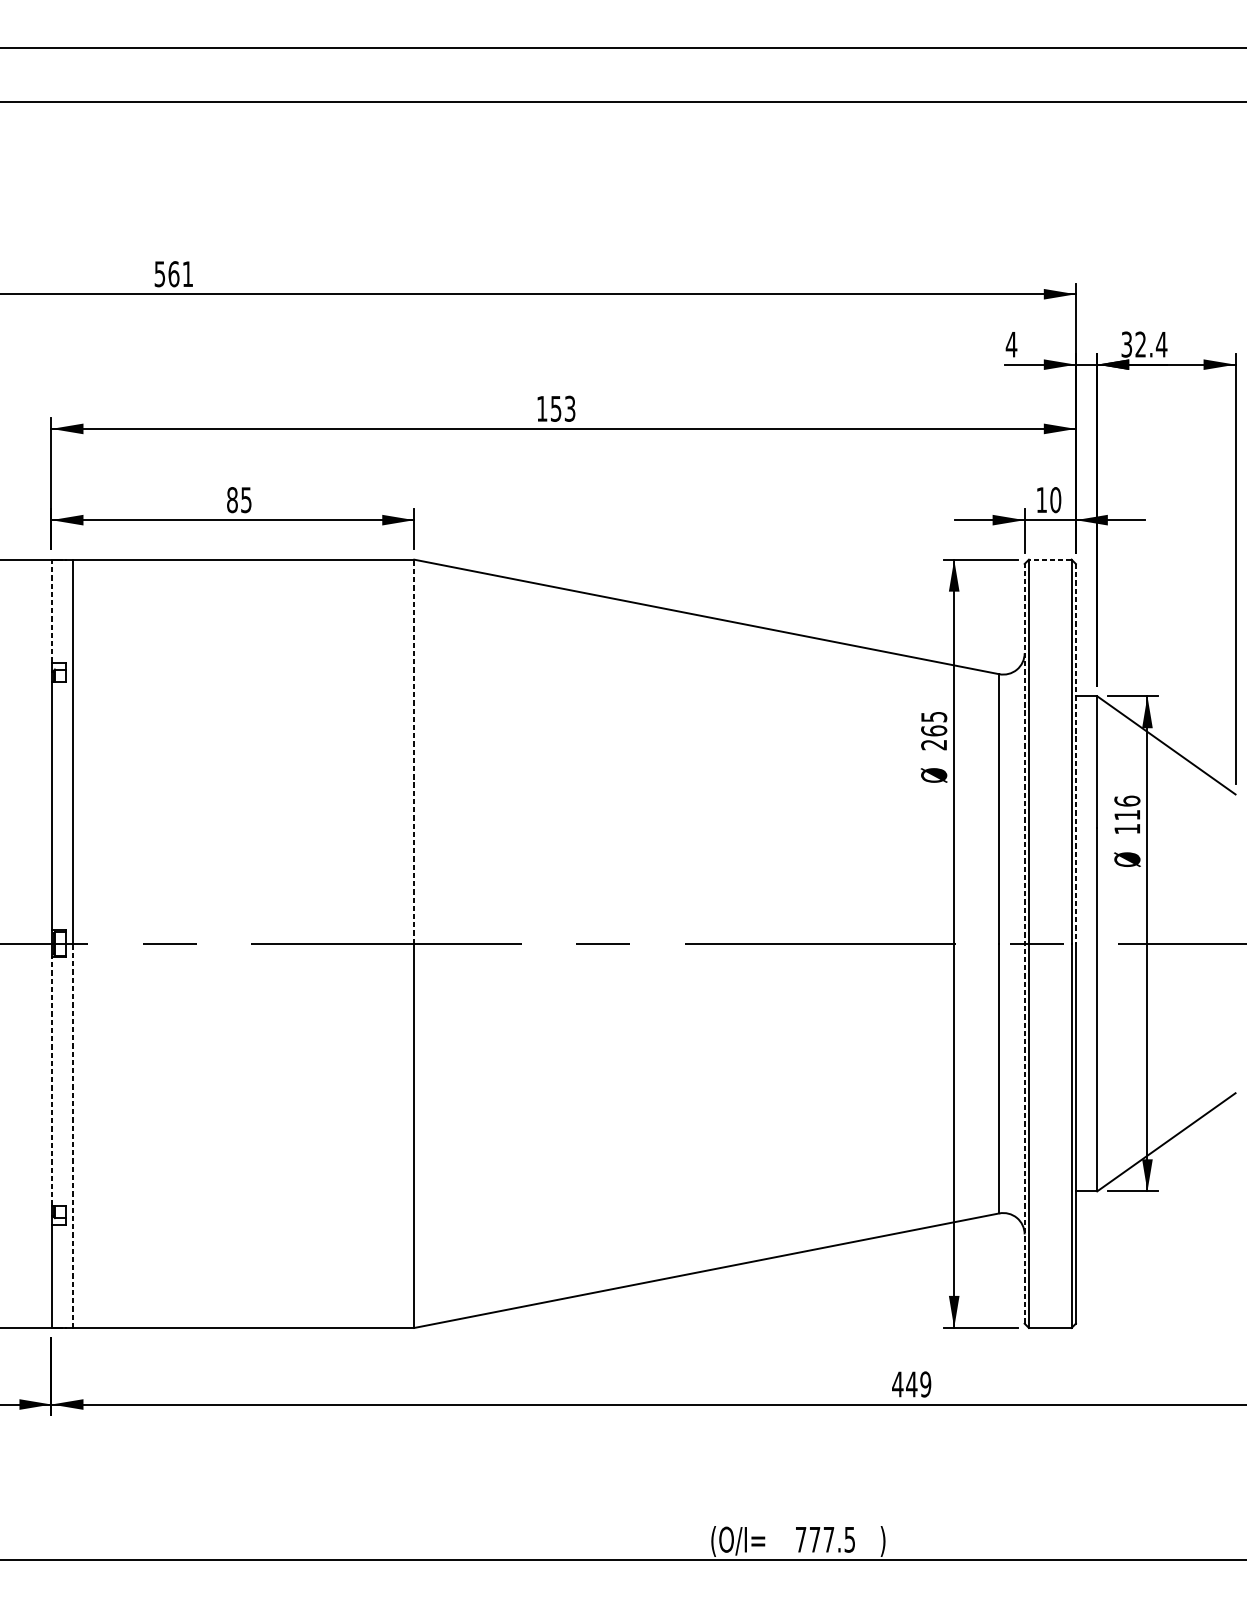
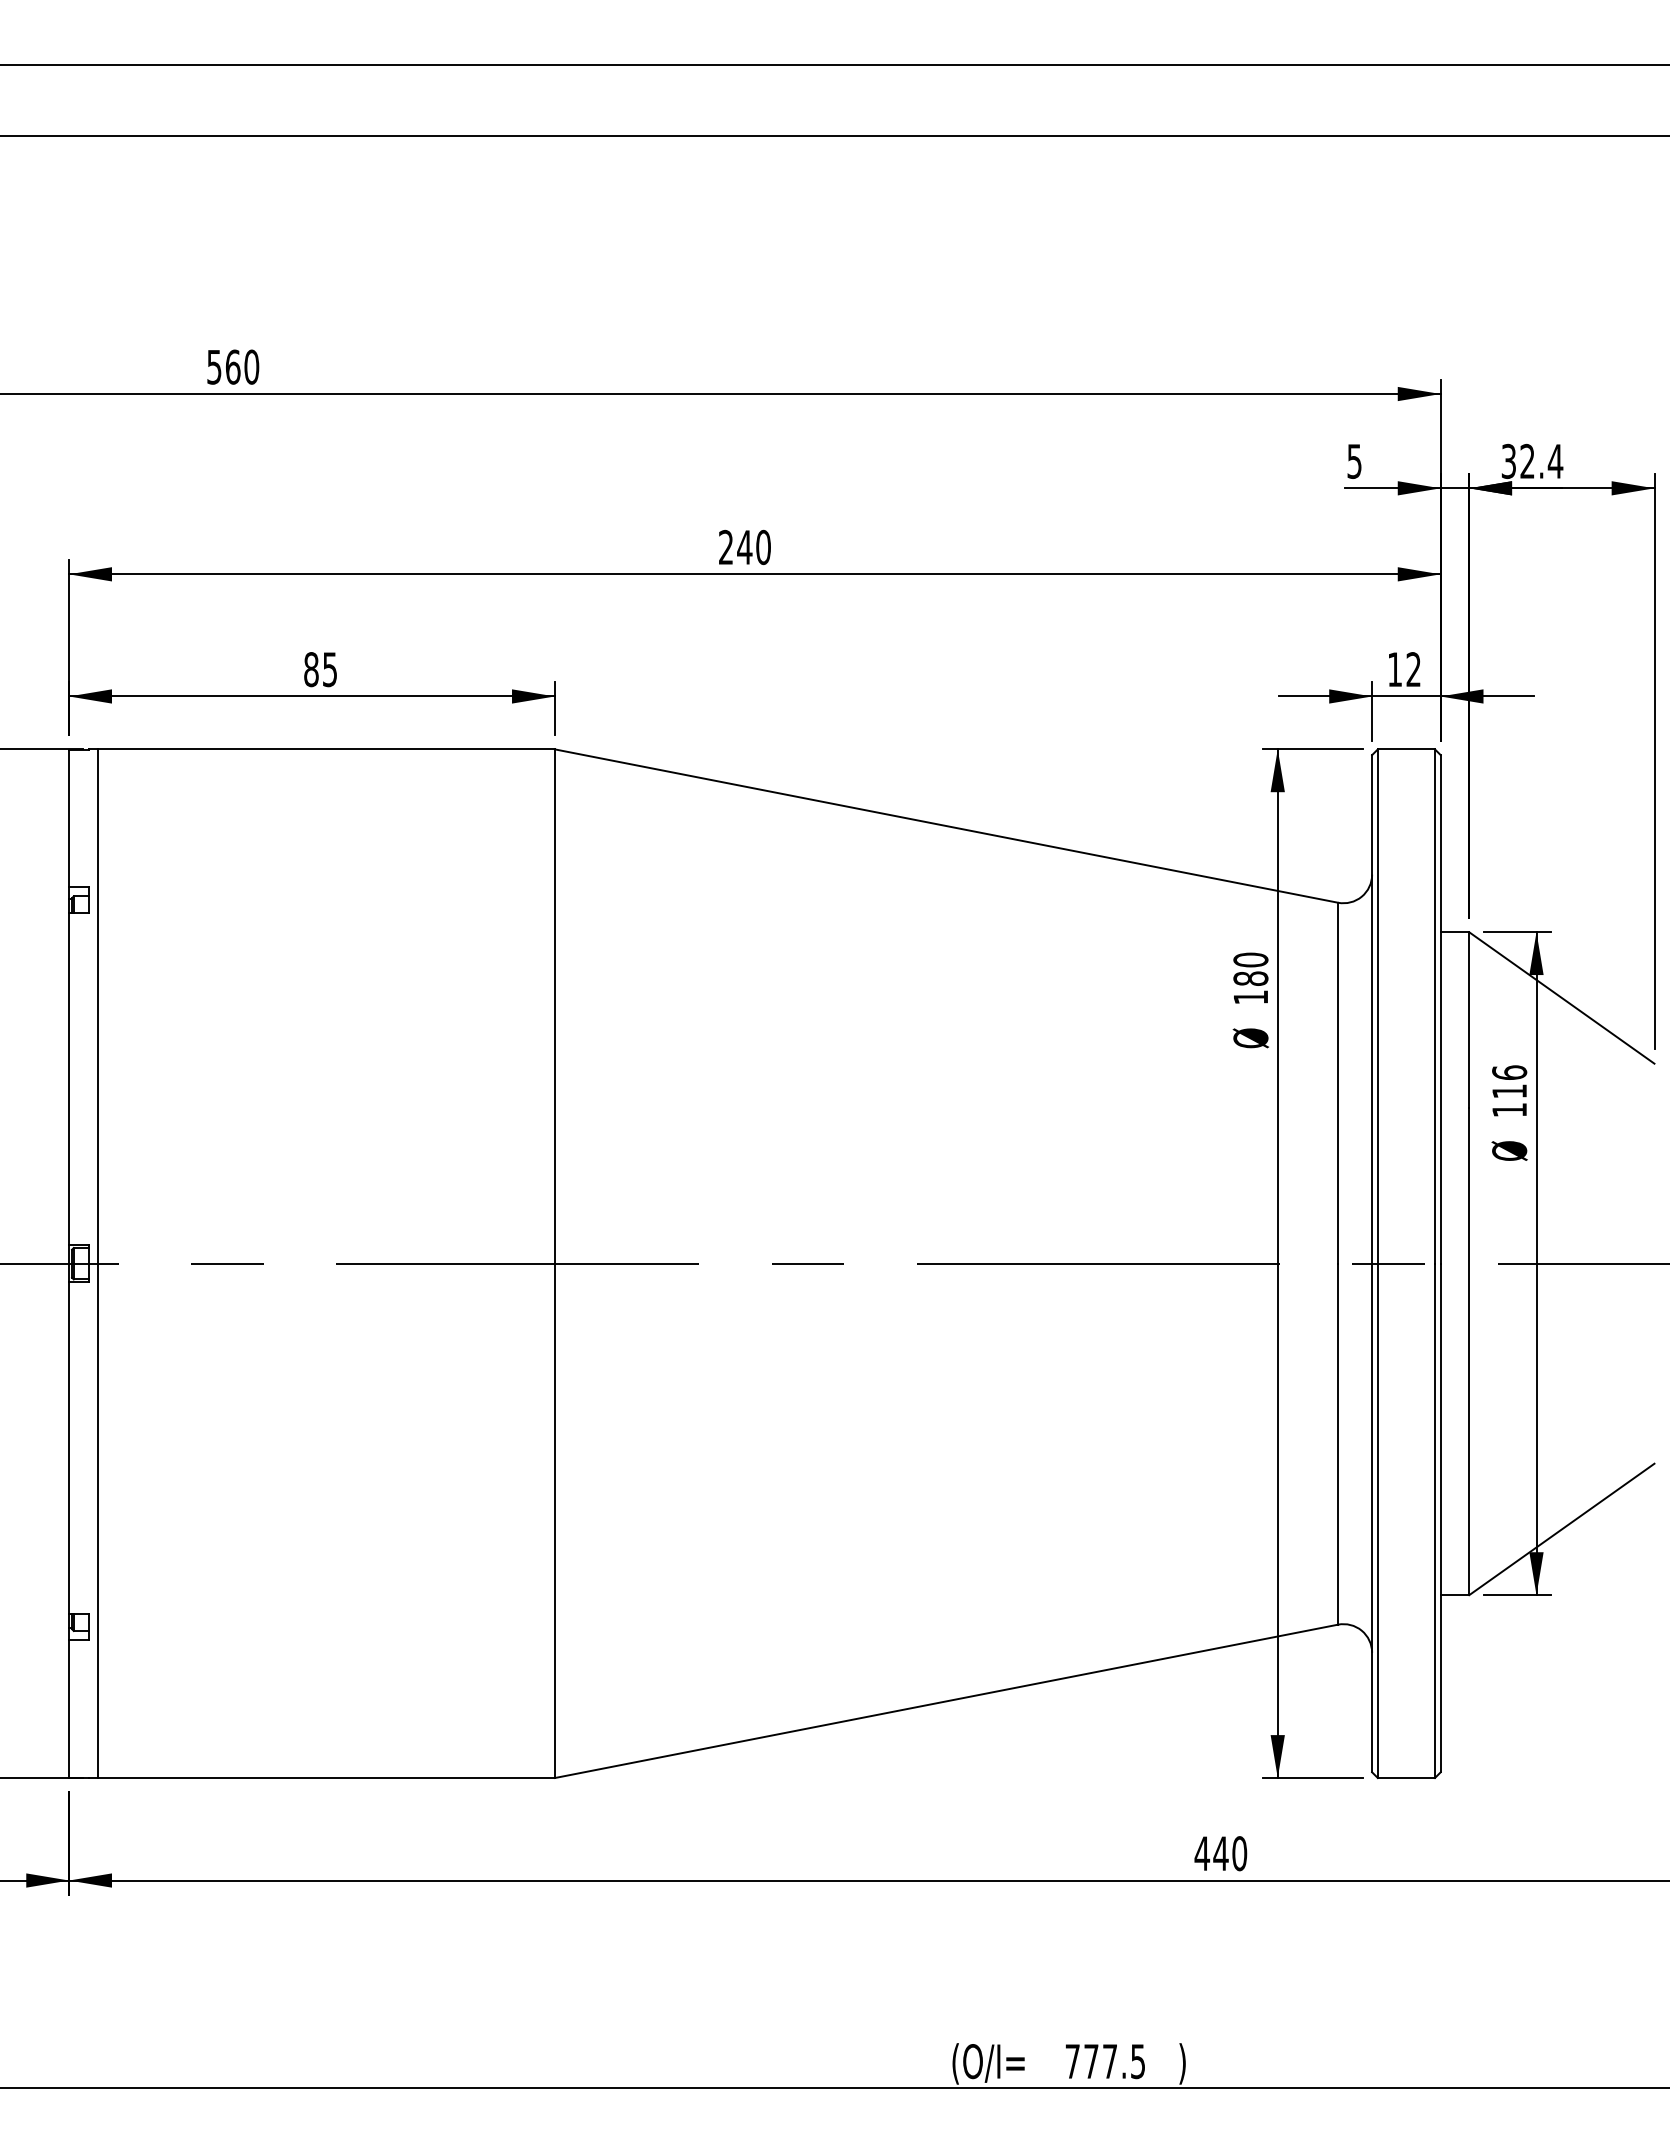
text: (187, 273) -> (251, 366), 561 -> 560
text: (1011, 344) -> (1354, 461), 4 -> 5
text: (555, 408) -> (744, 547), 153 -> 240
text: (1055, 500) -> (1413, 669), 10 -> 12
line: (1050, 559) -> (1406, 749), dashed -> solid
line: (51, 611) -> (69, 818), dashed -> solid
text: (933, 730) -> (1250, 978), 265 -> 180
line: (413, 751) -> (554, 1006), dashed -> solid
line: (1075, 753) -> (1440, 1009), dashed -> solid
line: (1024, 943) -> (1372, 1263), dashed -> solid
line: (51, 1081) -> (69, 1447), dashed -> solid
line: (72, 1135) -> (97, 1520), dashed -> solid
text: (925, 1384) -> (1239, 1853), 449 -> 440

